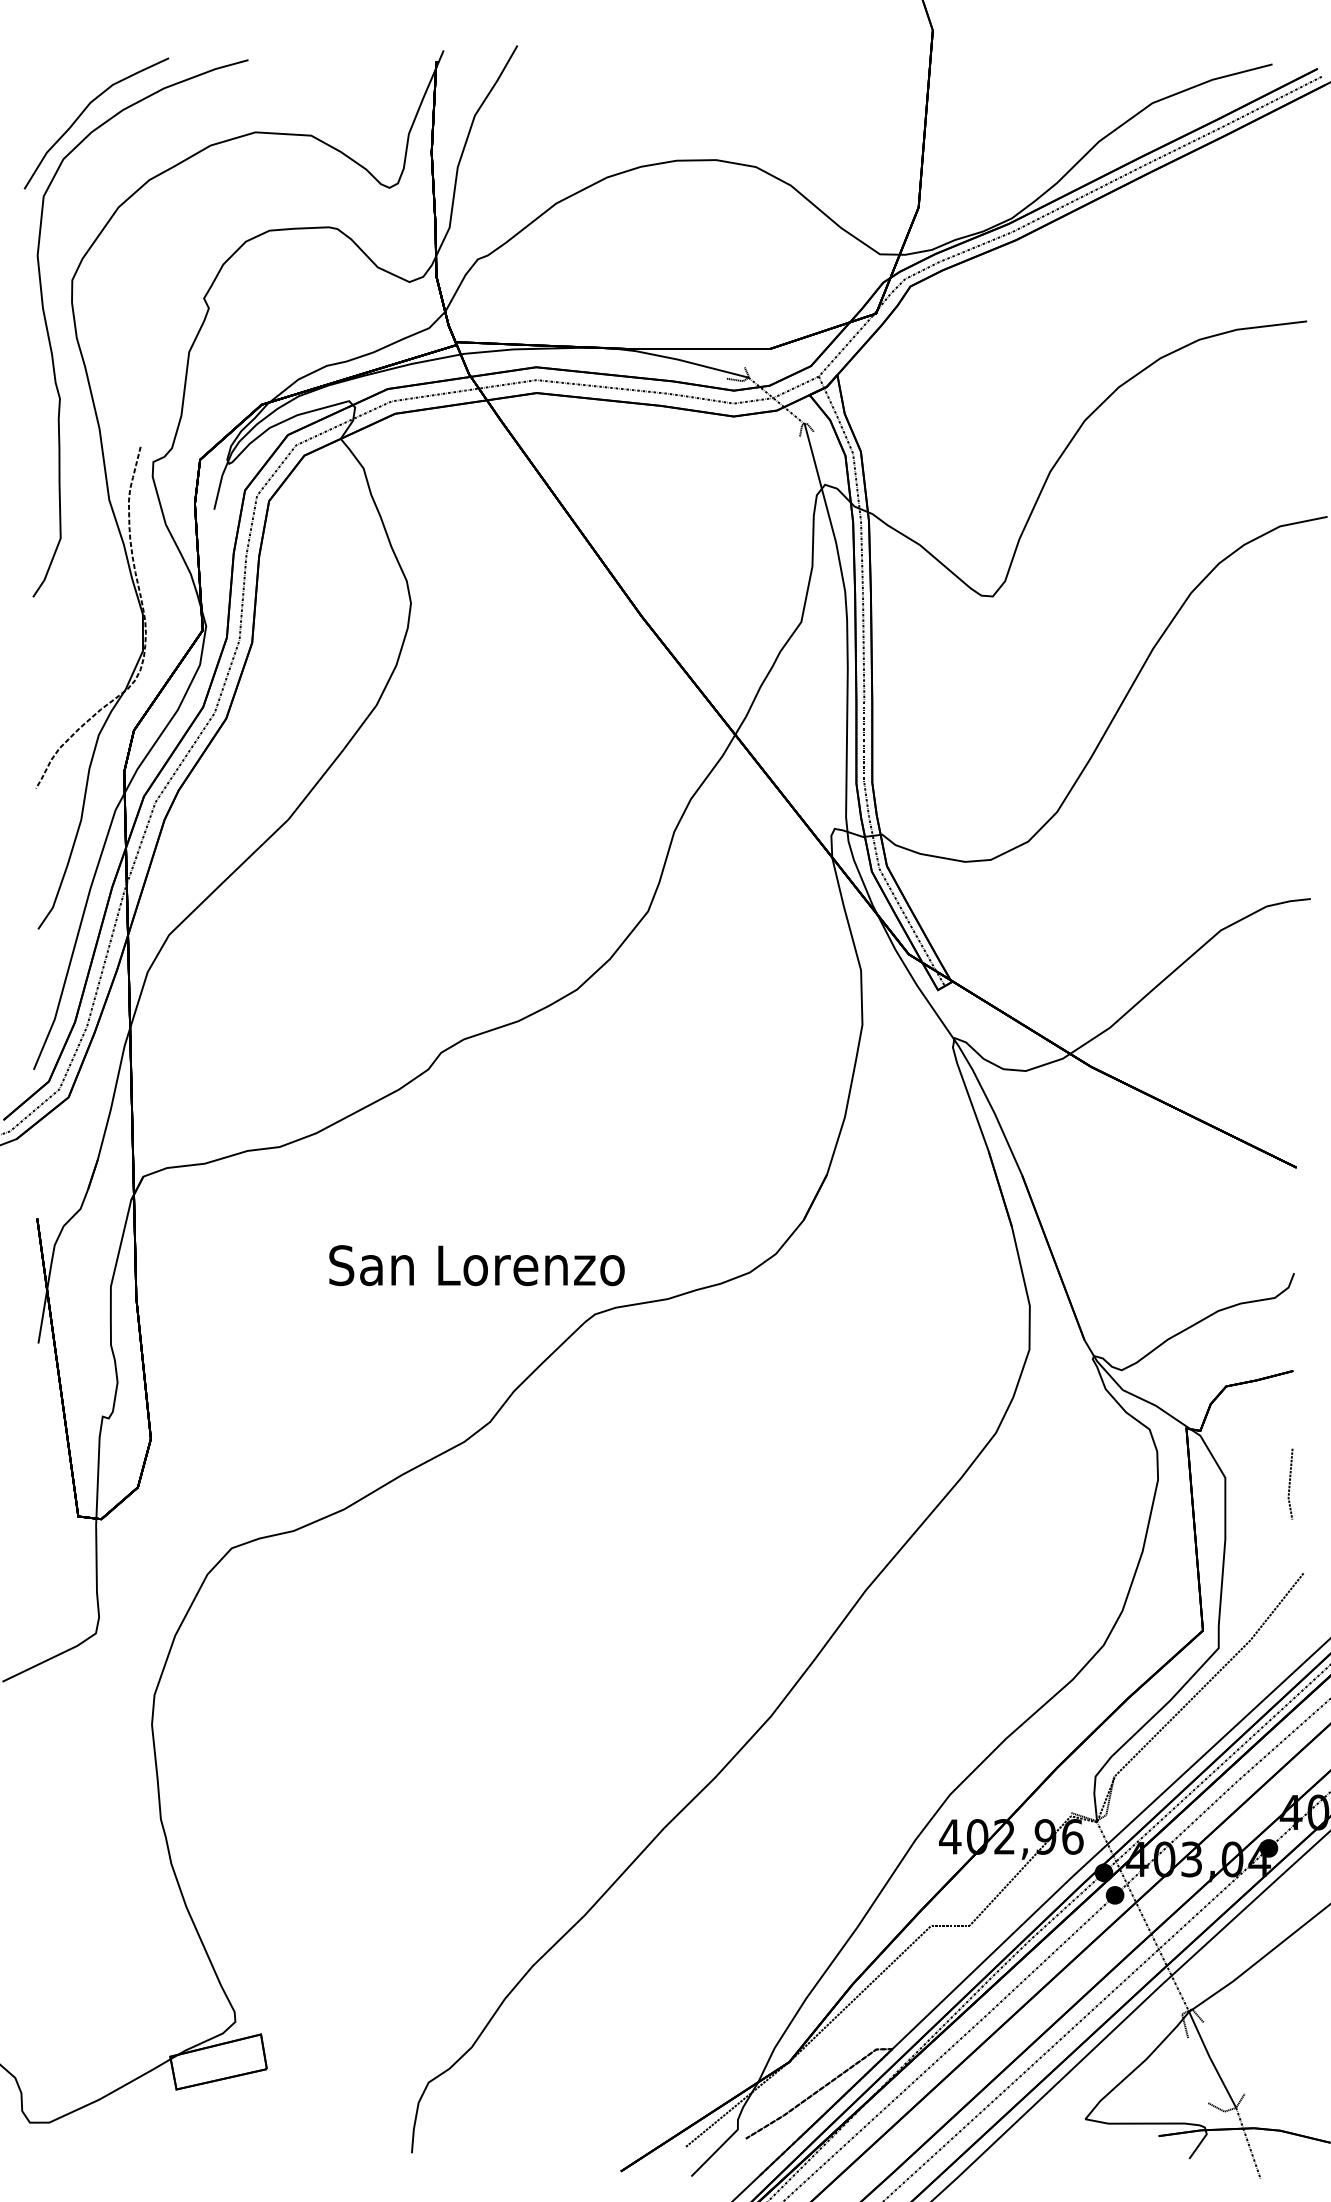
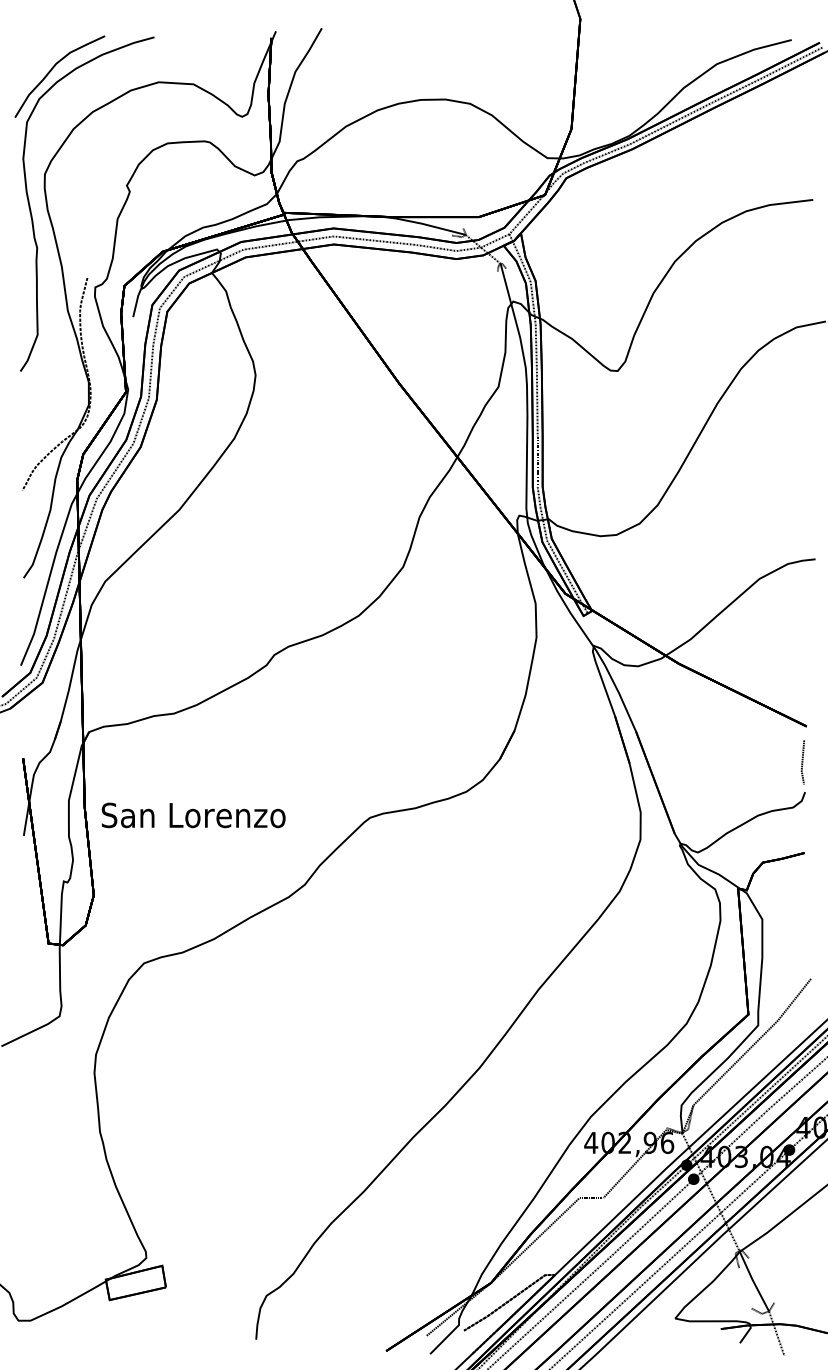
text: (476, 1265) -> (193, 815), moved
line: (1289, 1484) -> (802, 762), moved

